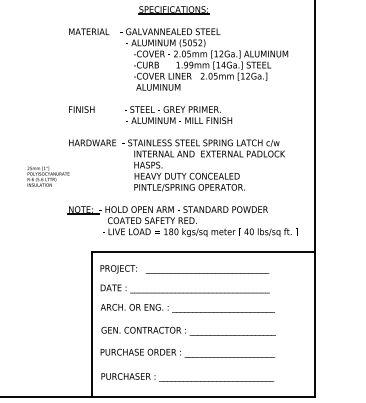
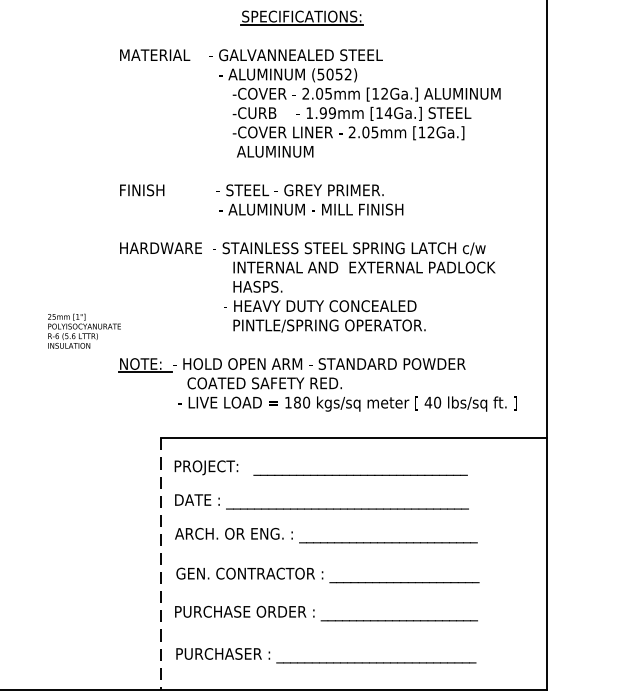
text: (48, 176) -> (84, 330), moved
line: (92, 325) -> (160, 565), solid -> dashed

